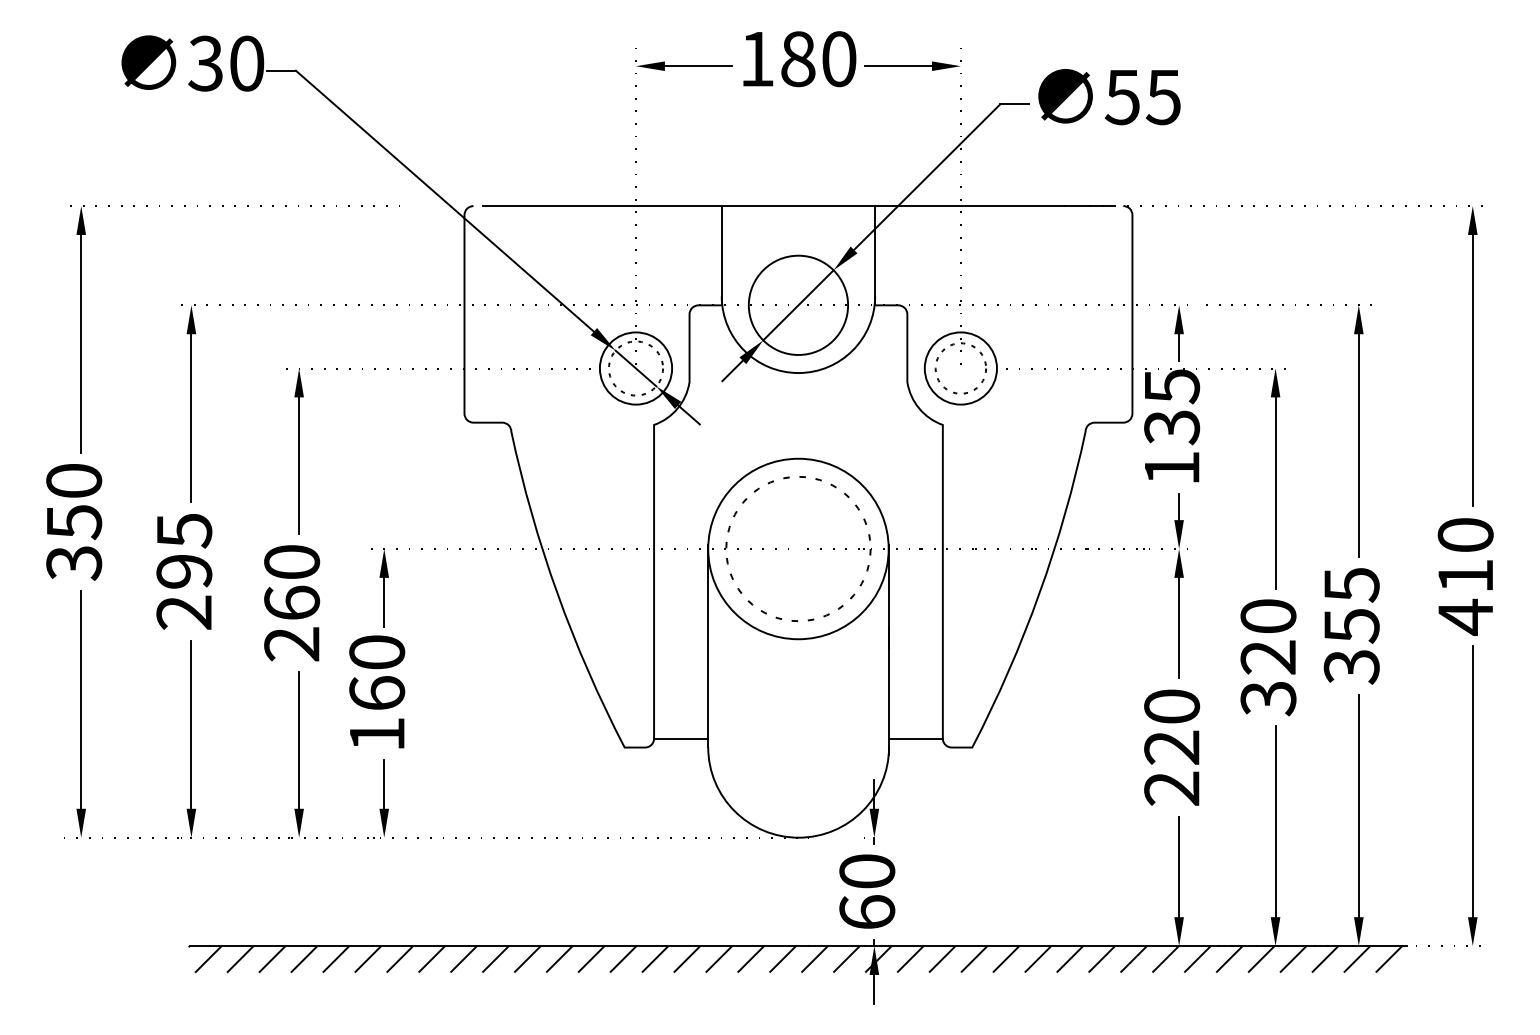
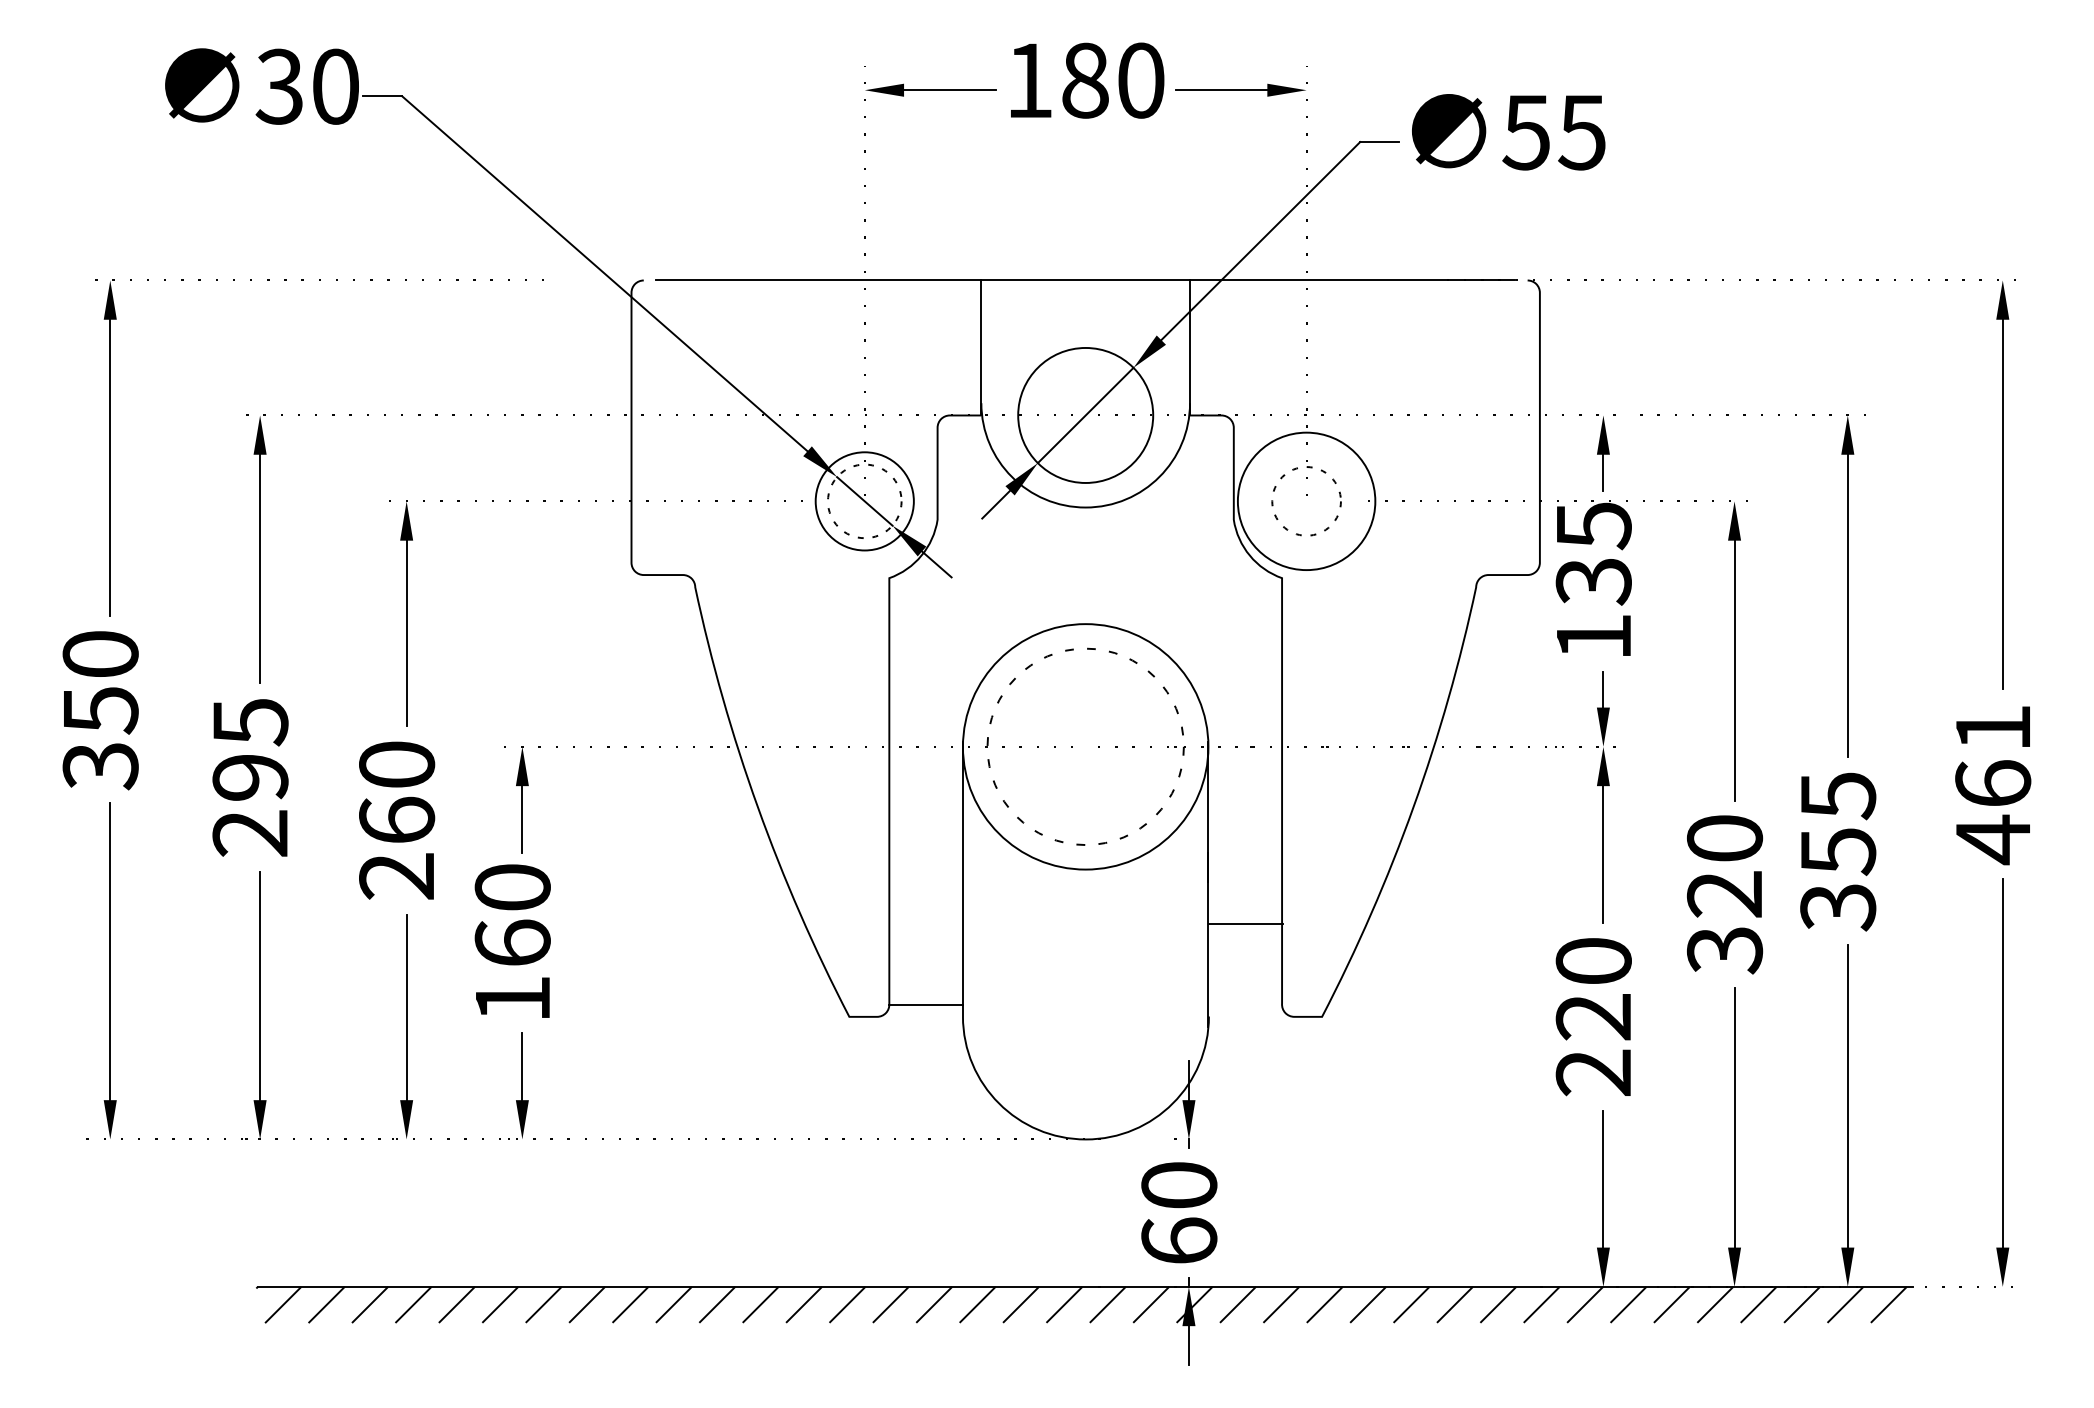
circle: (960, 368) -> (1306, 501), size x1.4
text: (1465, 555) -> (1992, 755), 410 -> 461
line: (916, 738) -> (1246, 924), moved

